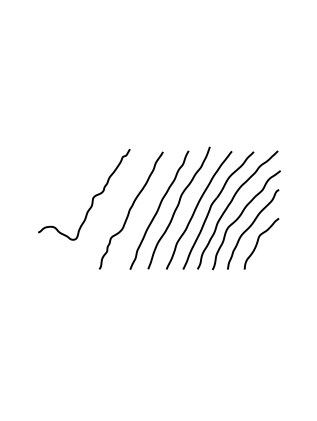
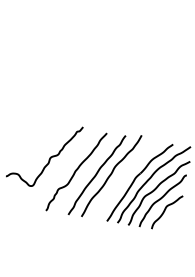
curve: (196, 209) -> (124, 179), removed

